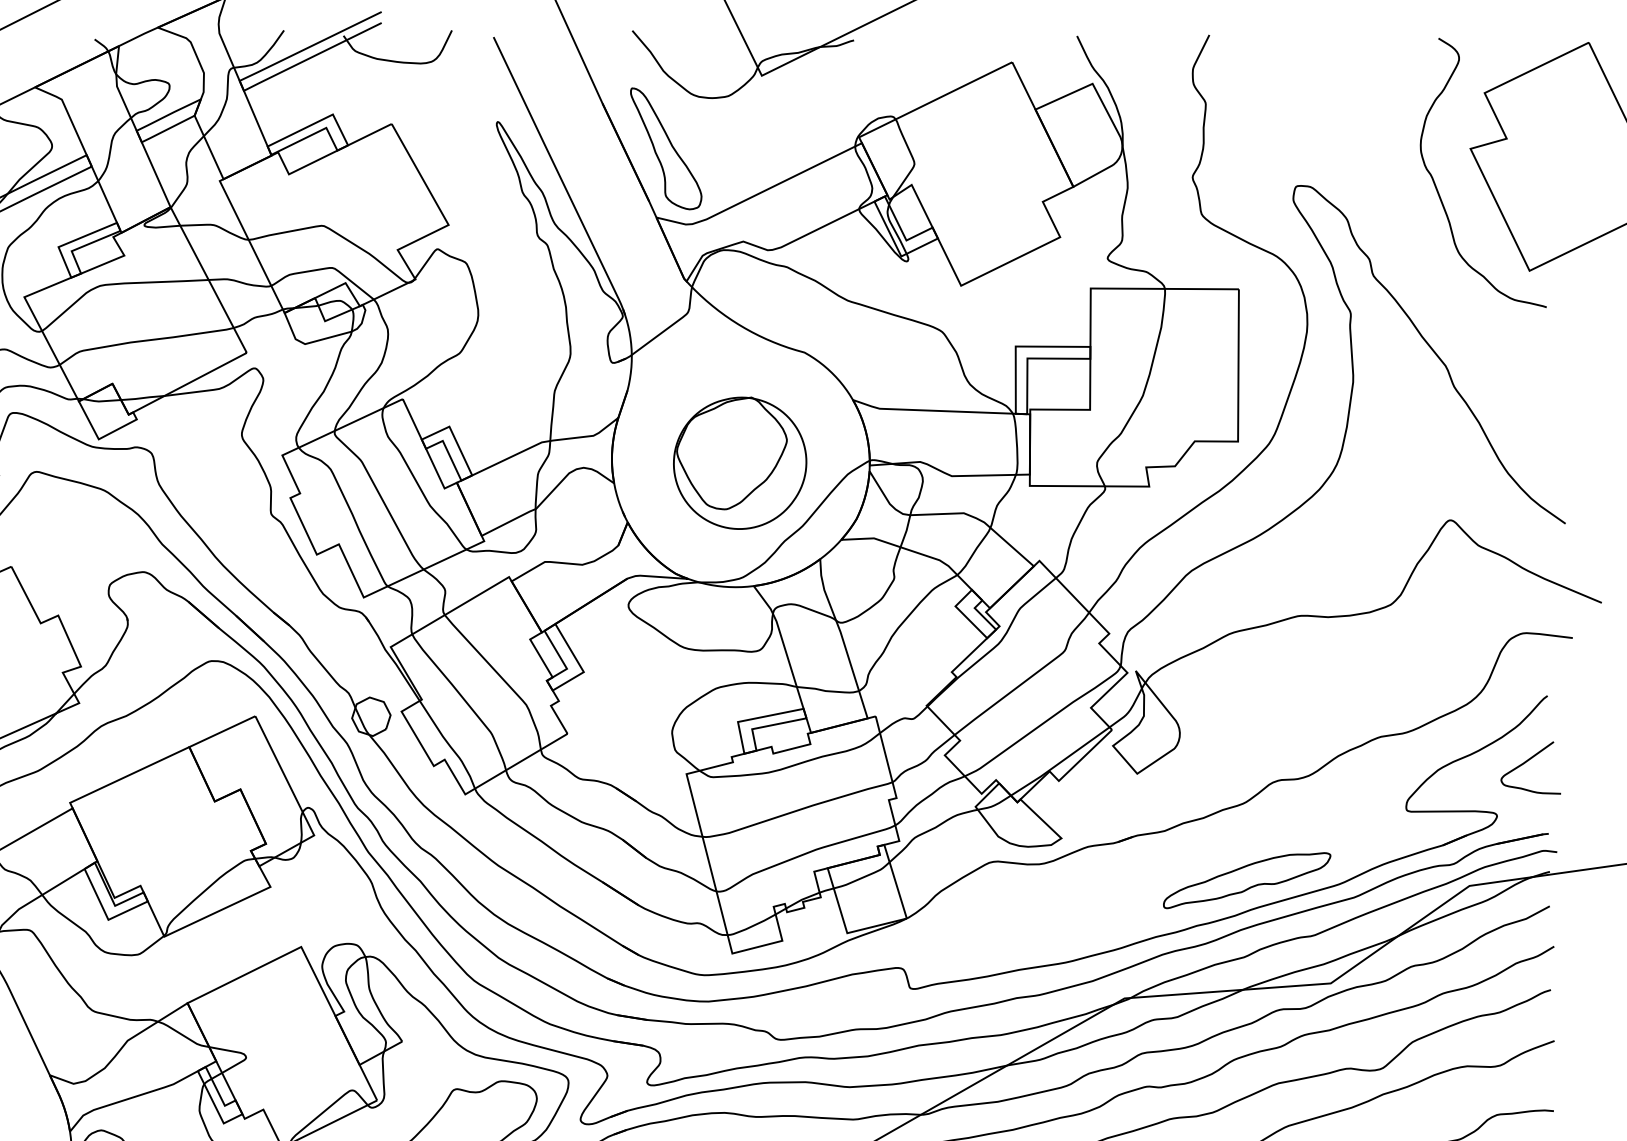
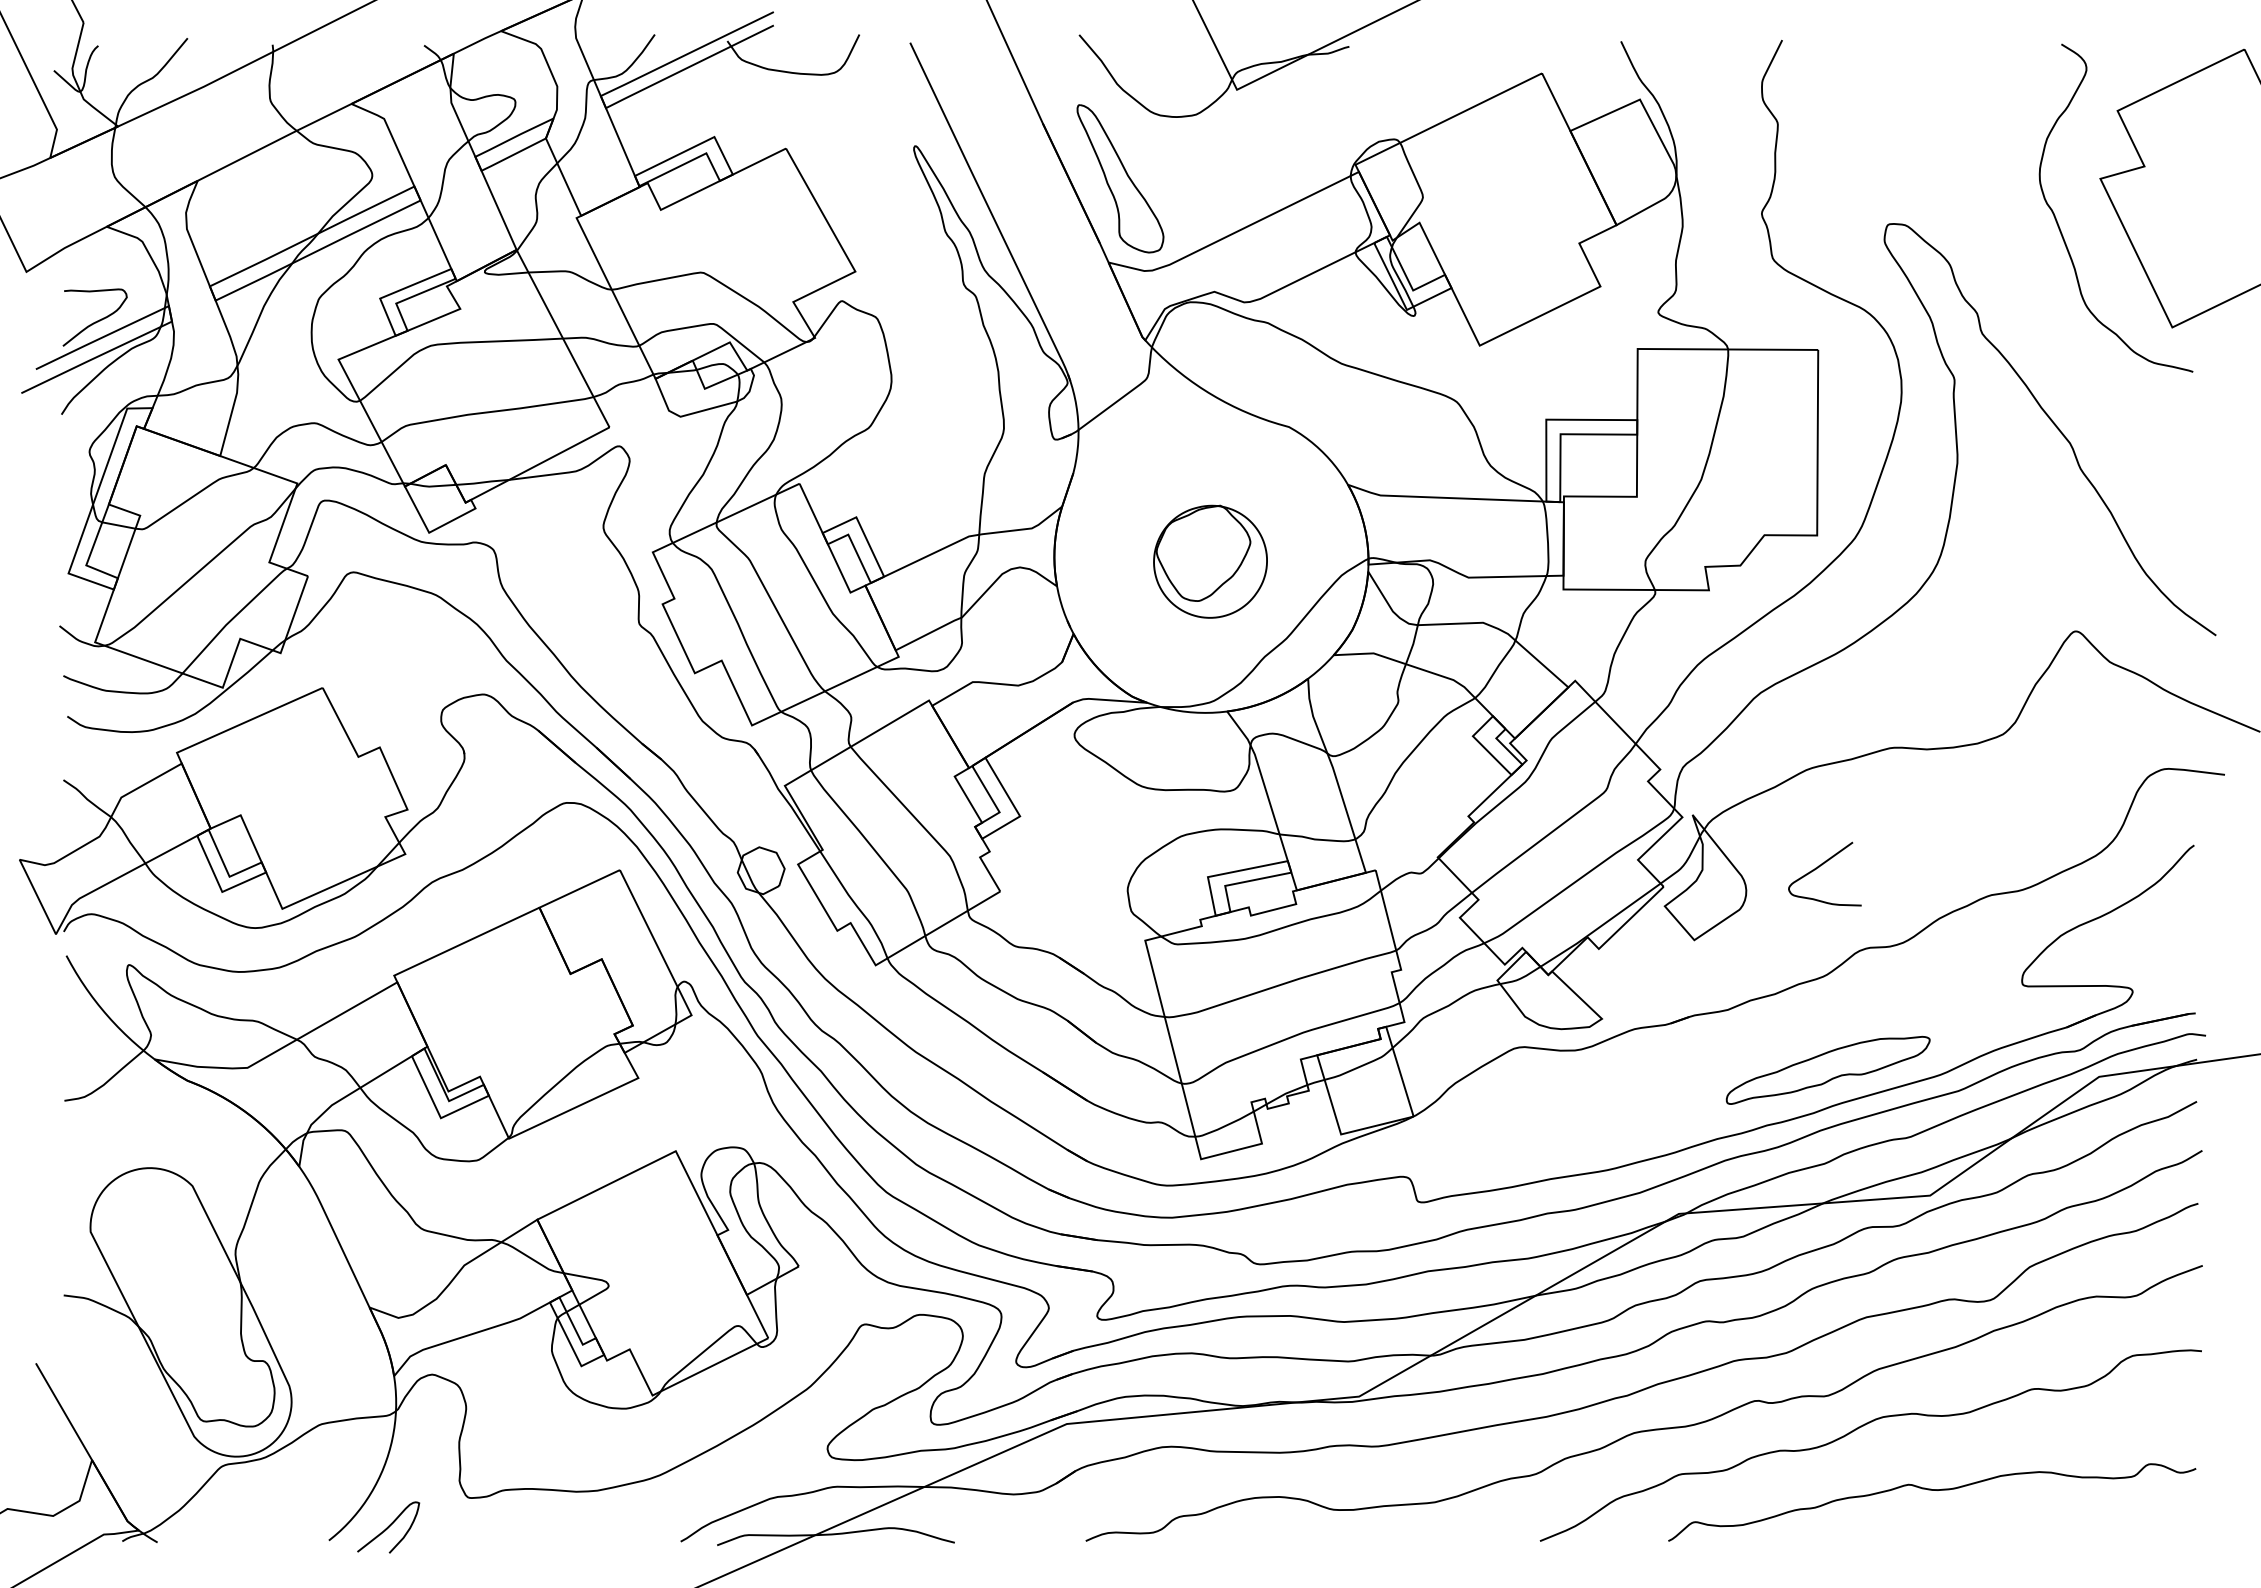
part: (740, 462) -> (1210, 561), size x0.7
curve: (1526, 762) -> (1819, 867), moved

